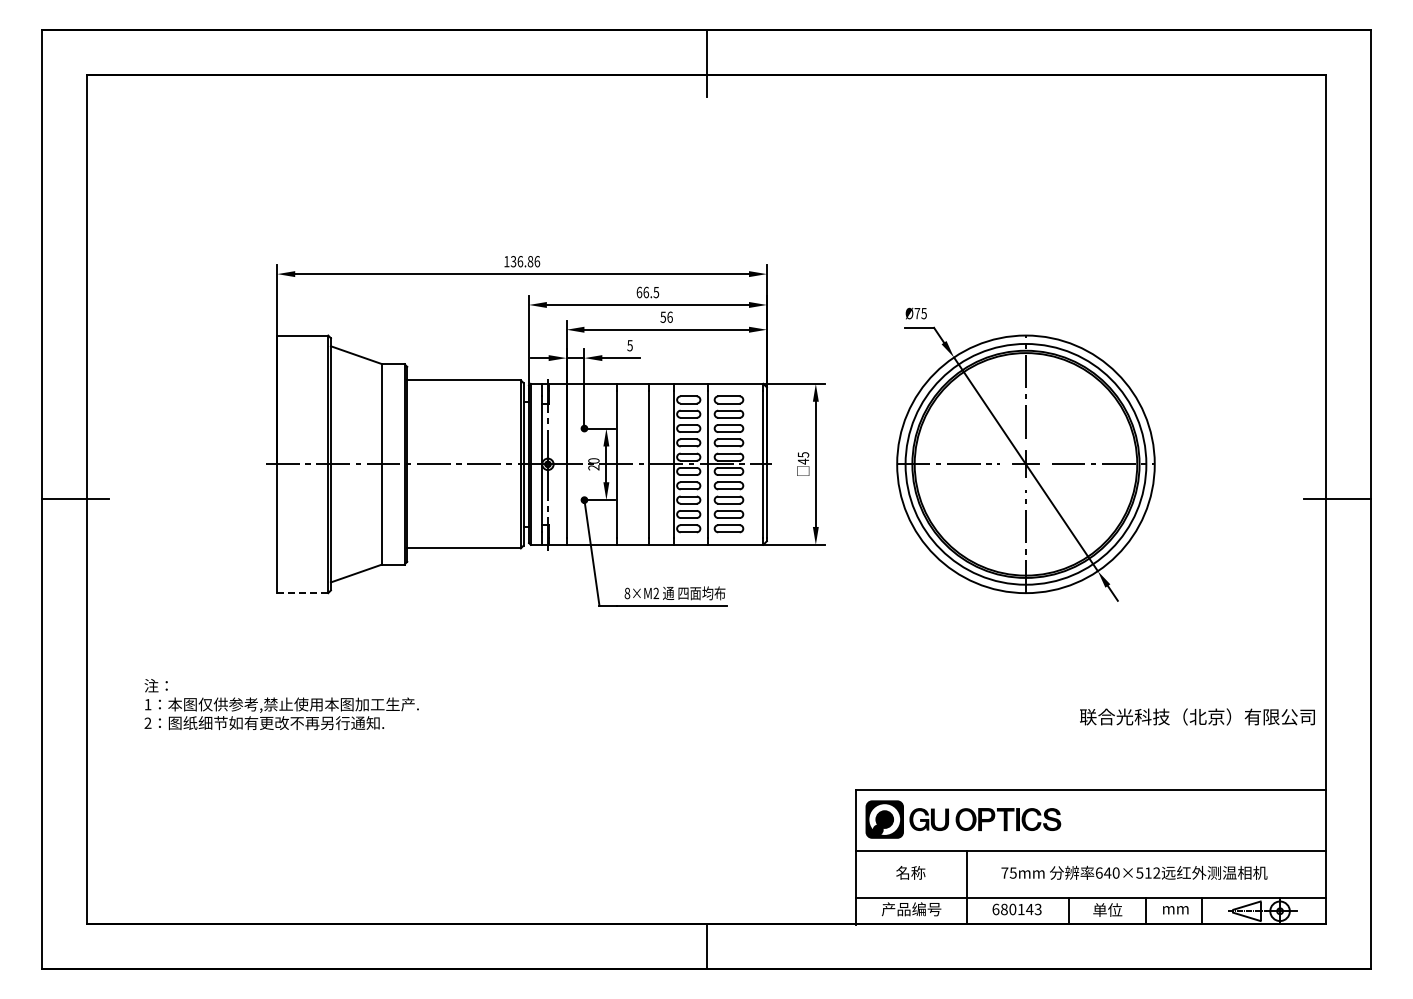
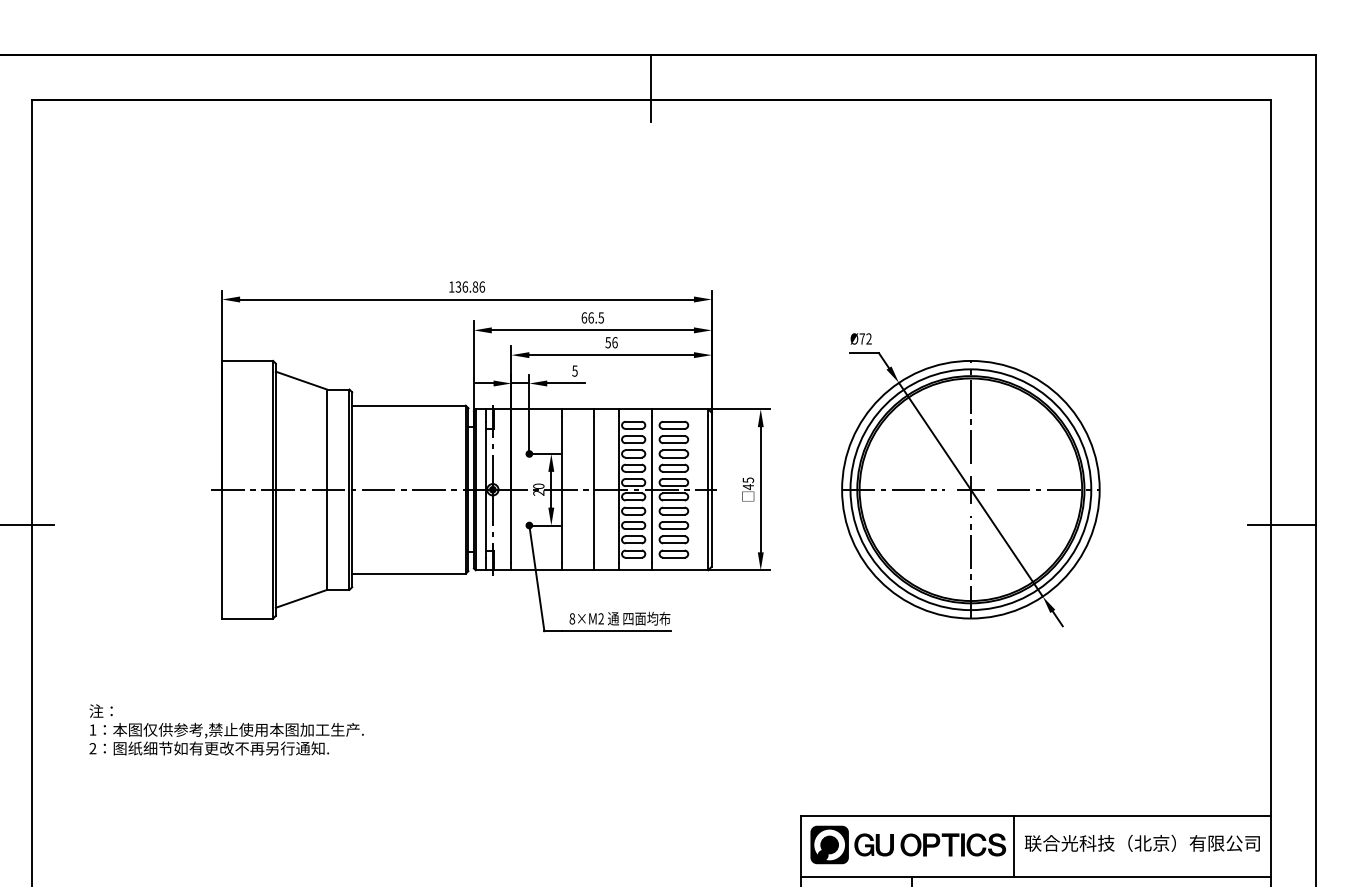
text: (923, 313) -> (868, 338), Ø75 -> Ø72
line: (303, 593) -> (248, 618), dashed -> solid
text: (1197, 716) -> (1142, 842), moved
line: (1069, 820) -> (1014, 845), added

